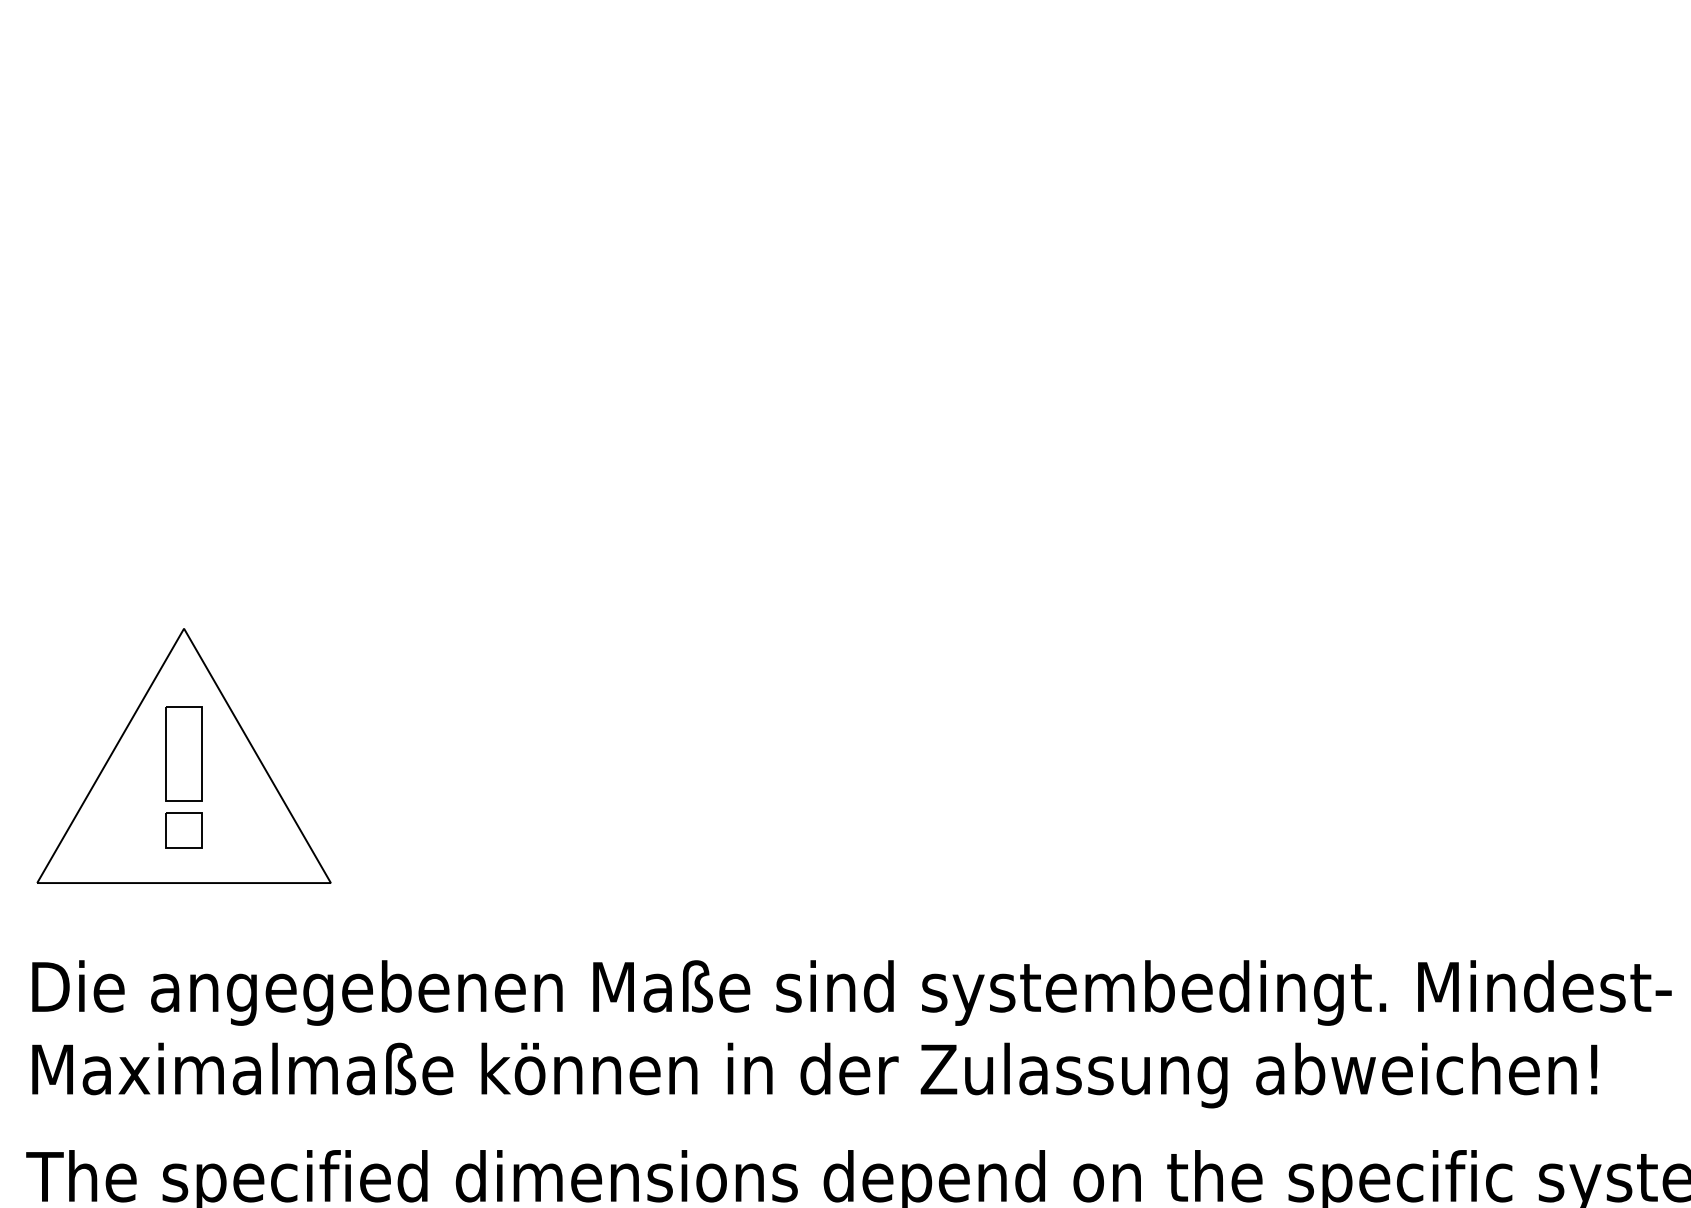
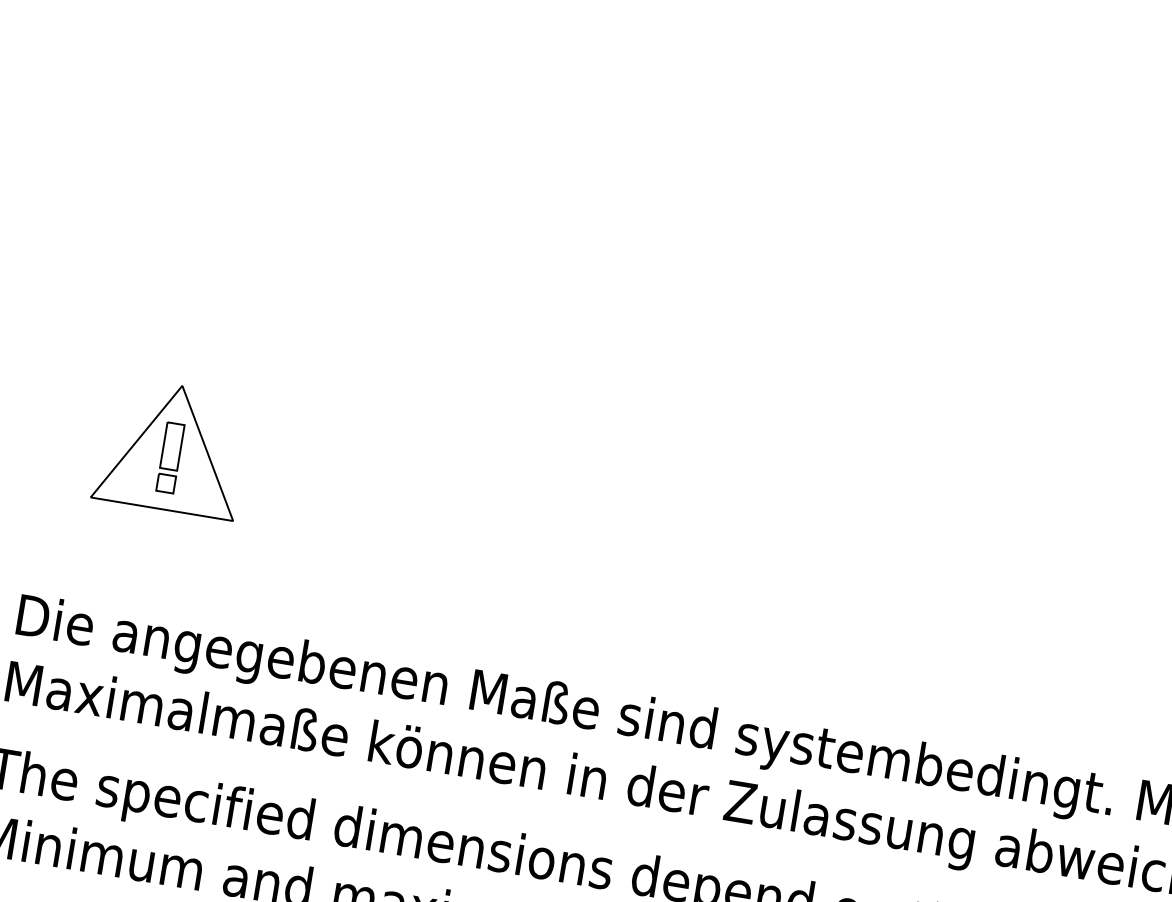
part: (183, 755) -> (171, 447), size x0.6

